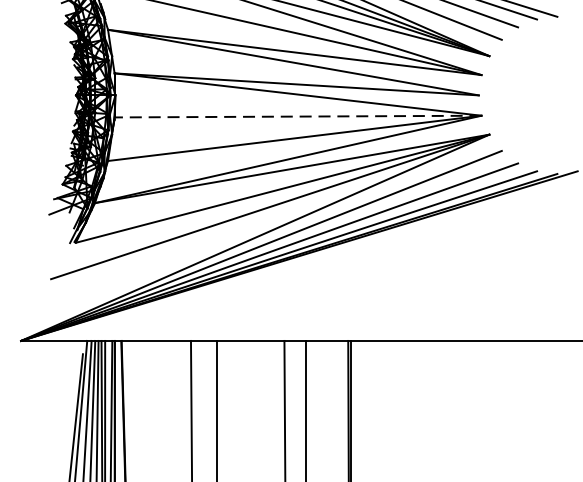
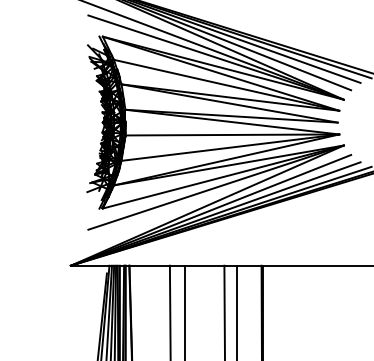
line: (298, 115) -> (232, 134), dashed -> solid

